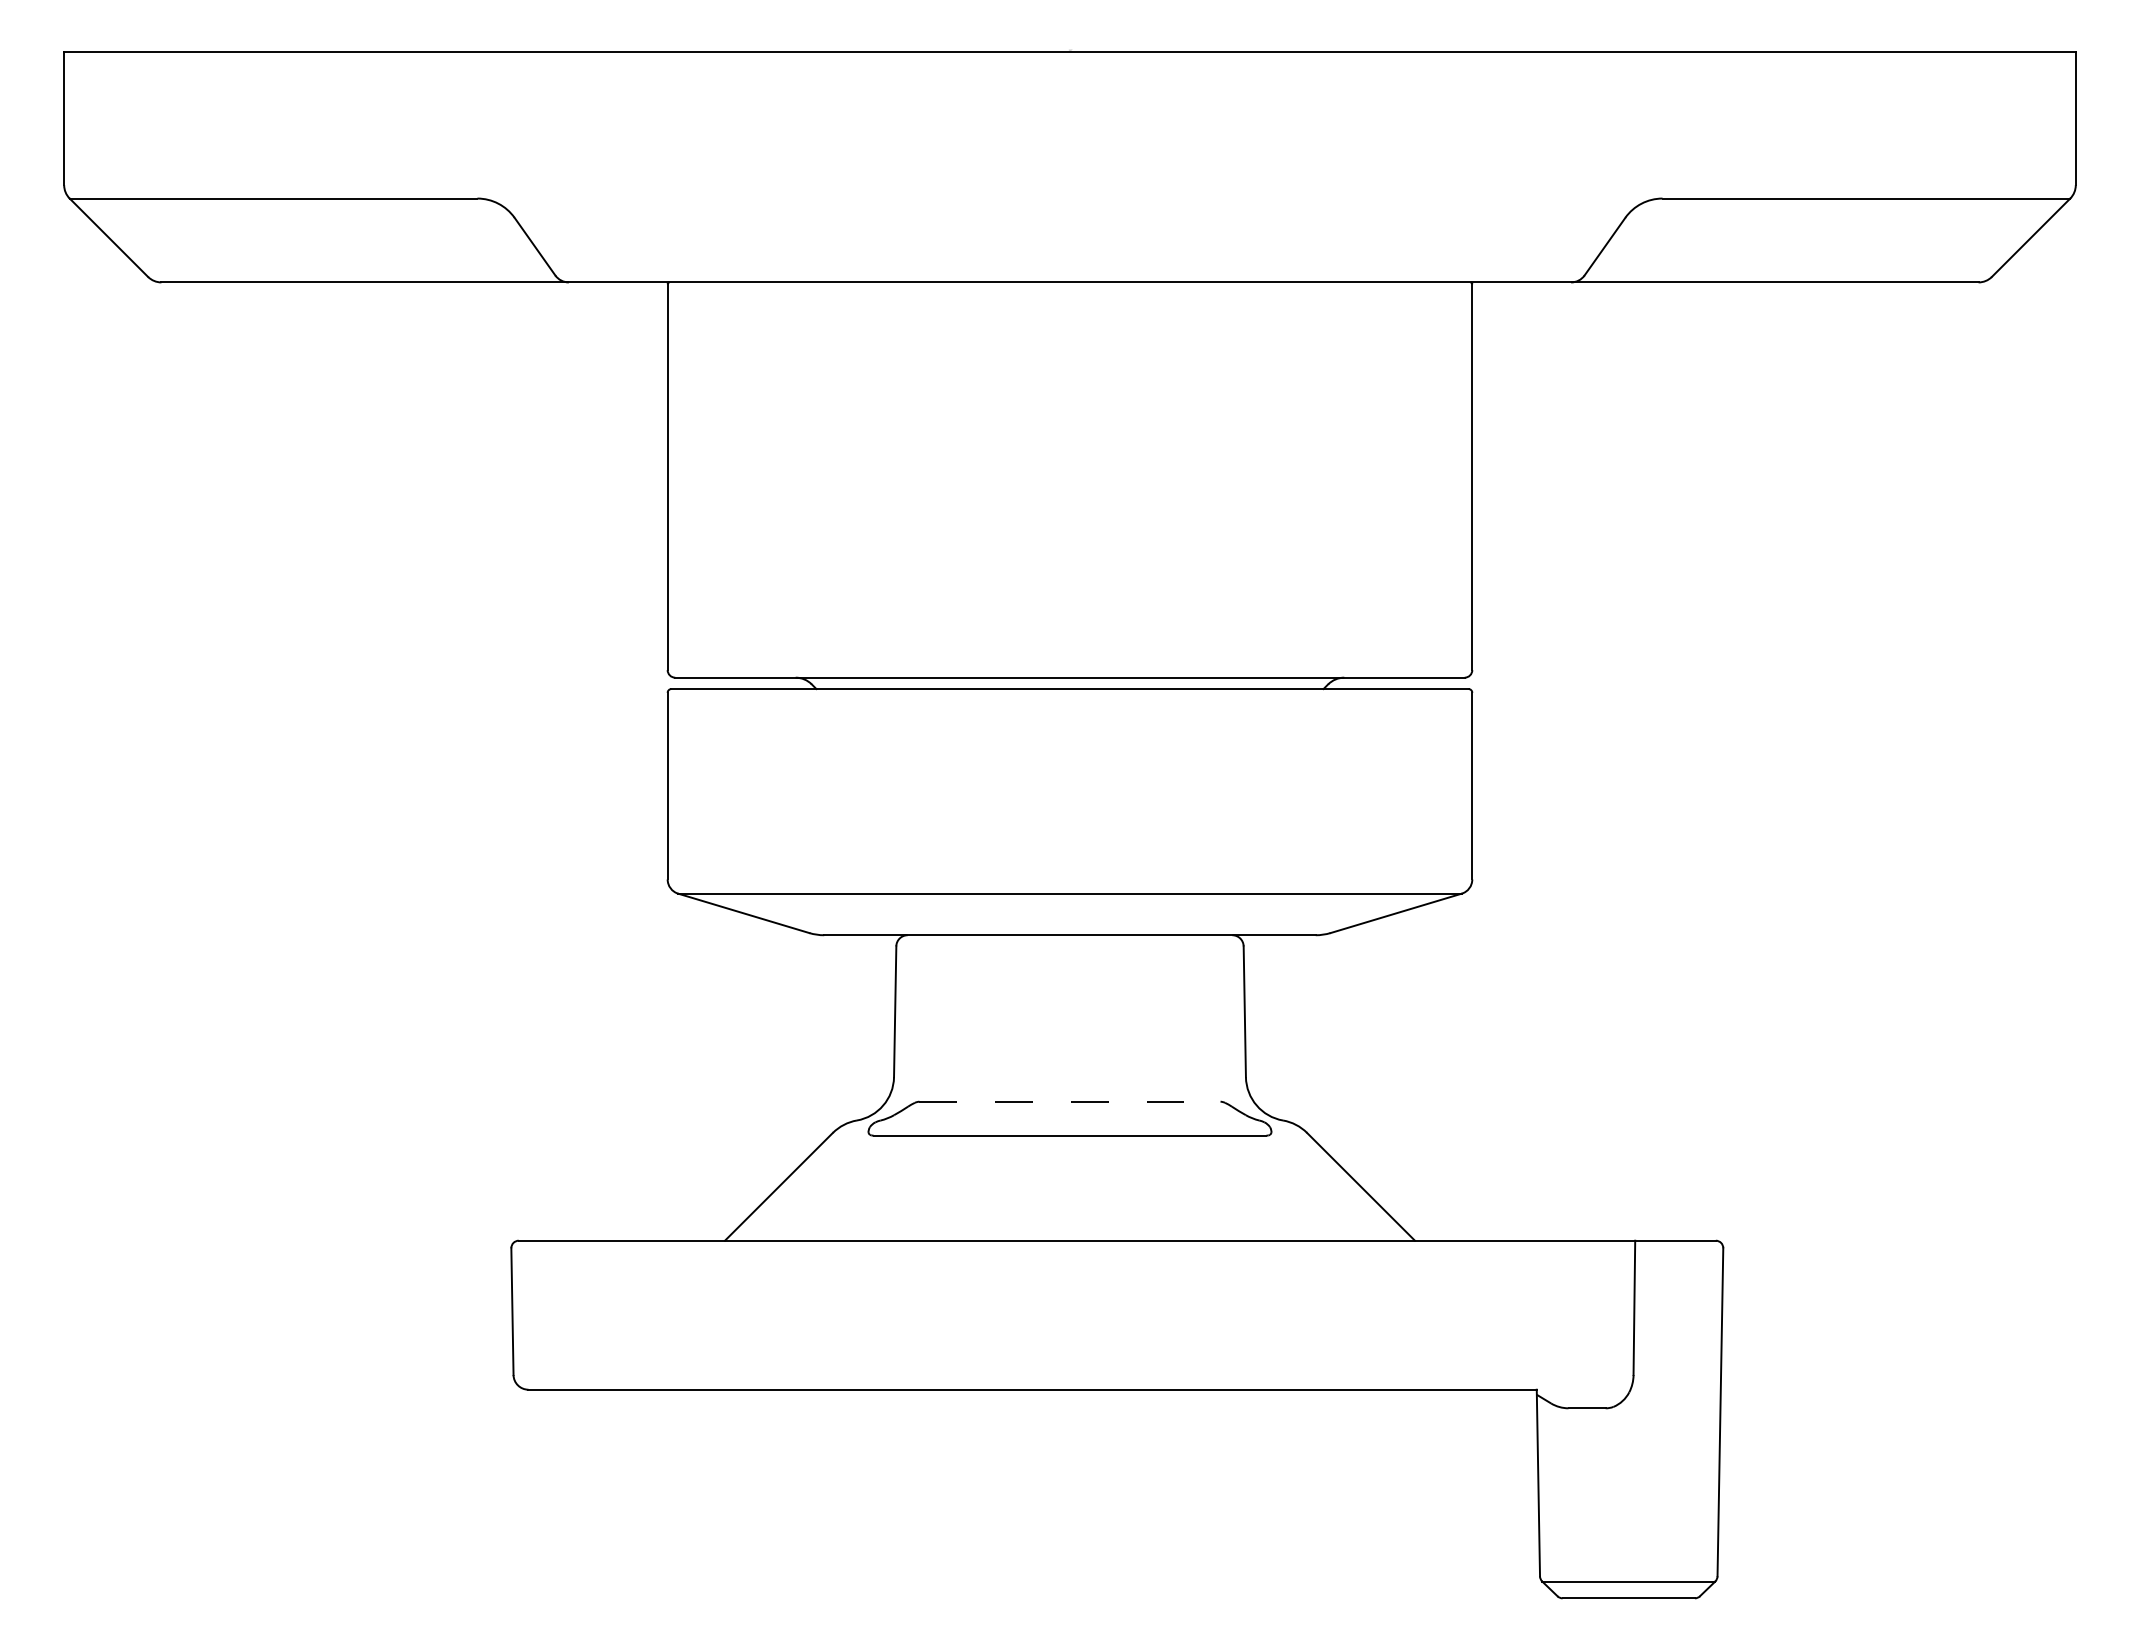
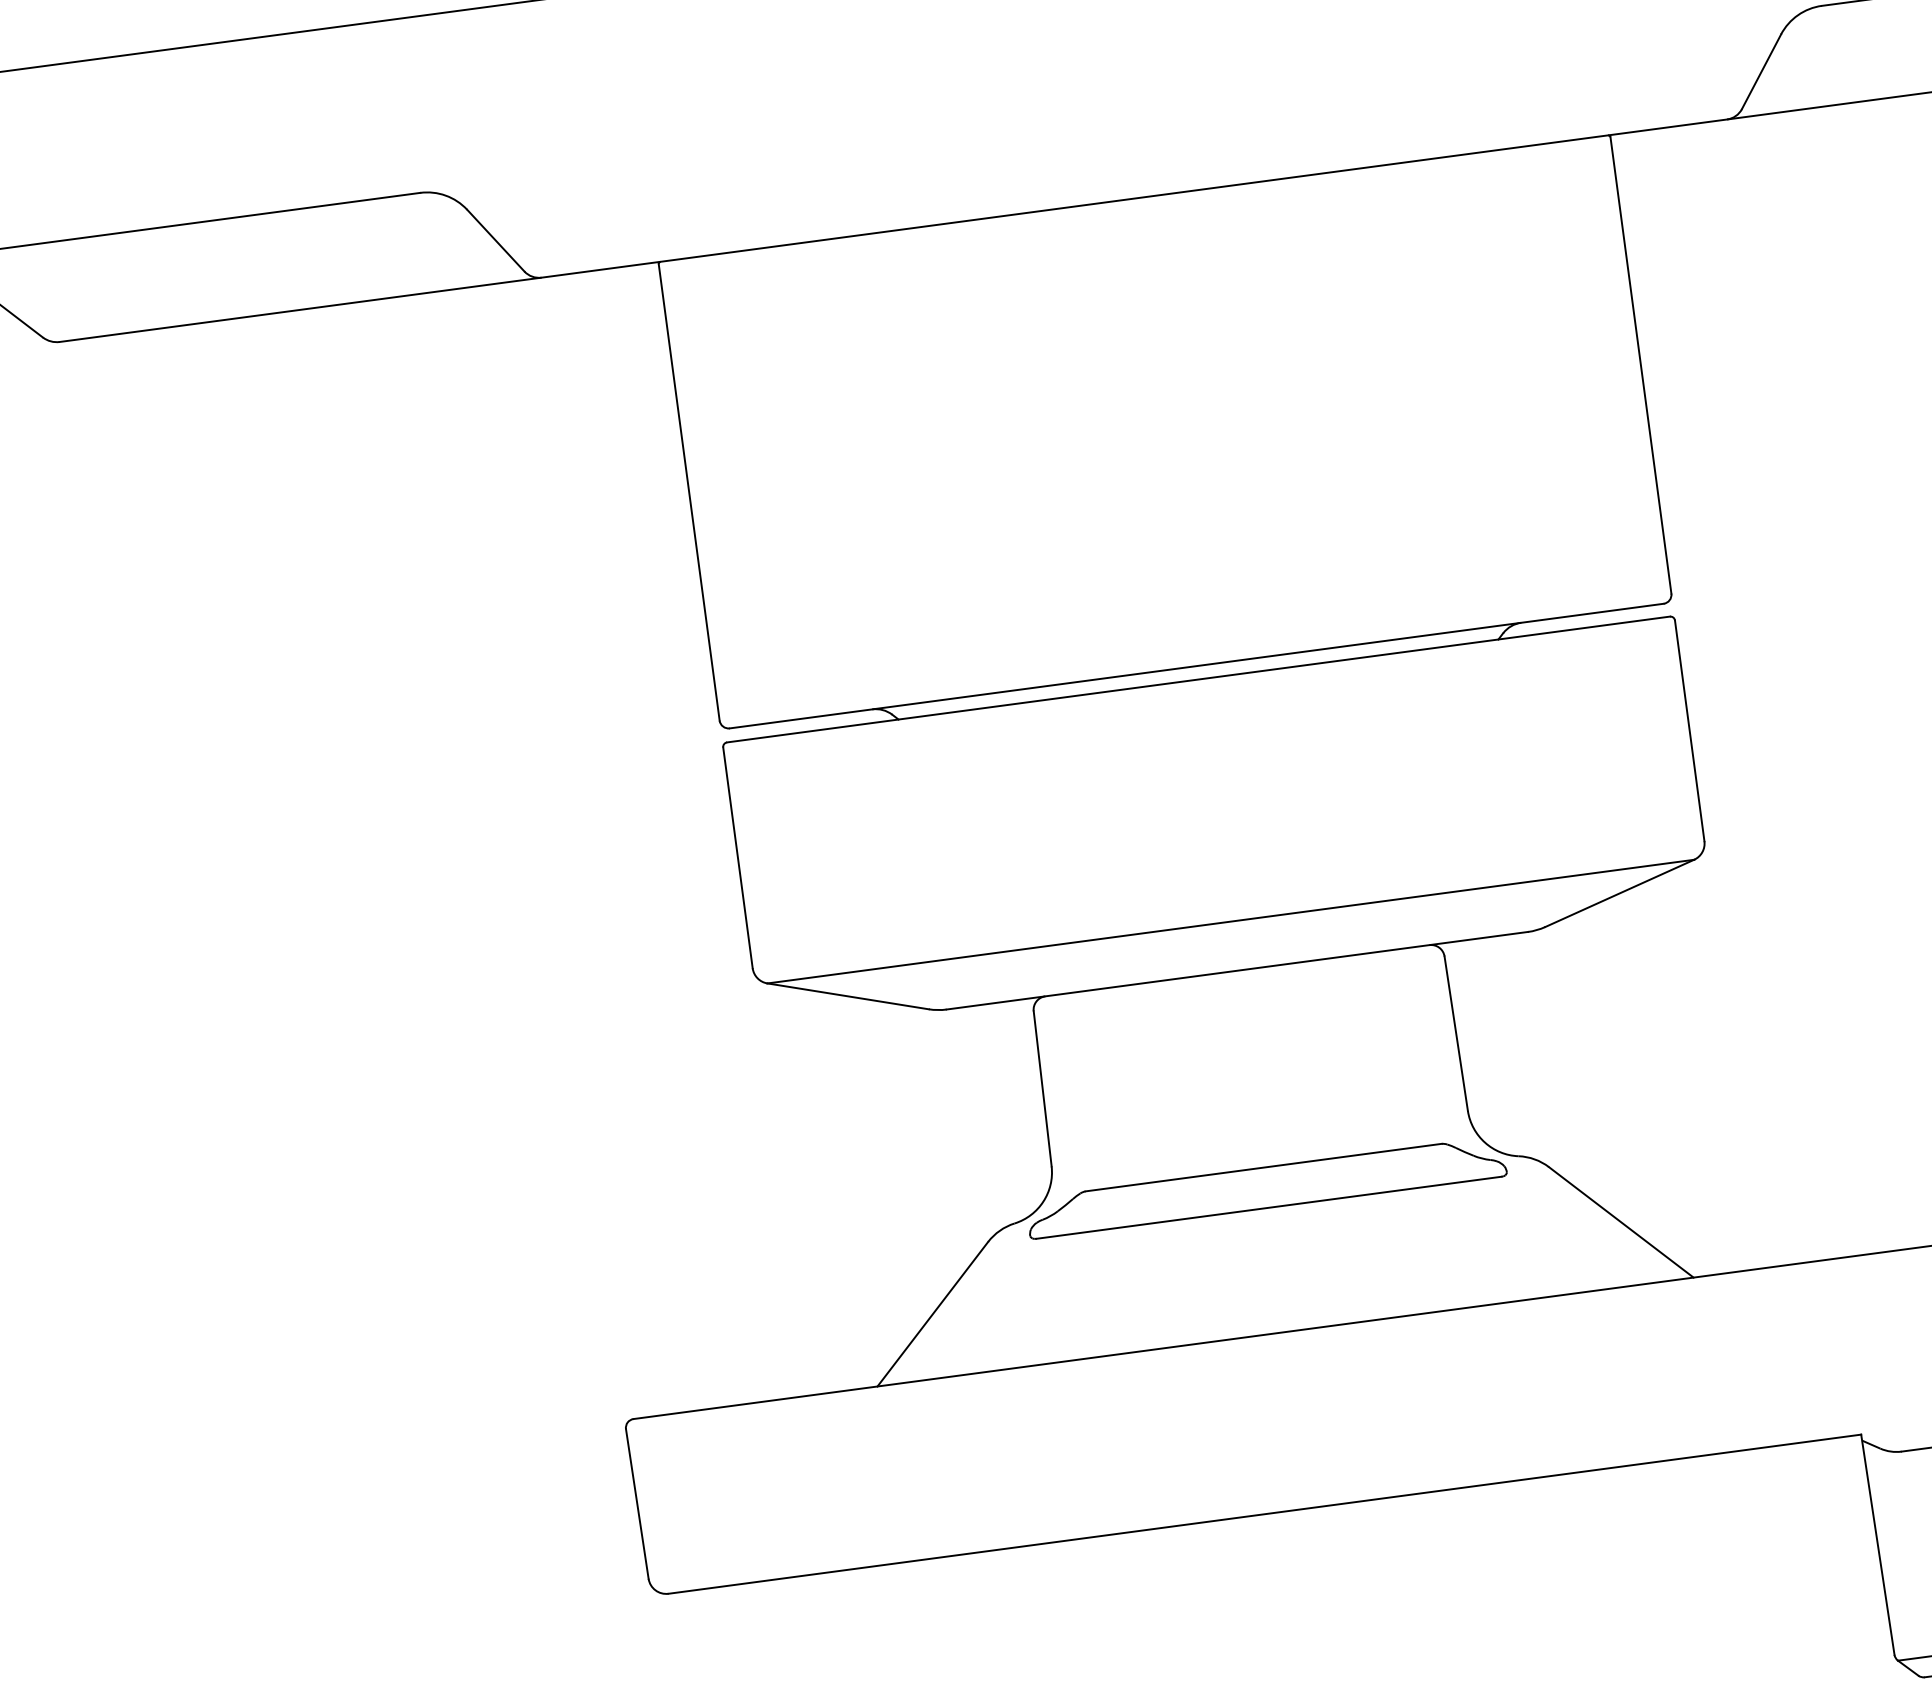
line: (1070, 1101) -> (1264, 1167), dashed -> solid

